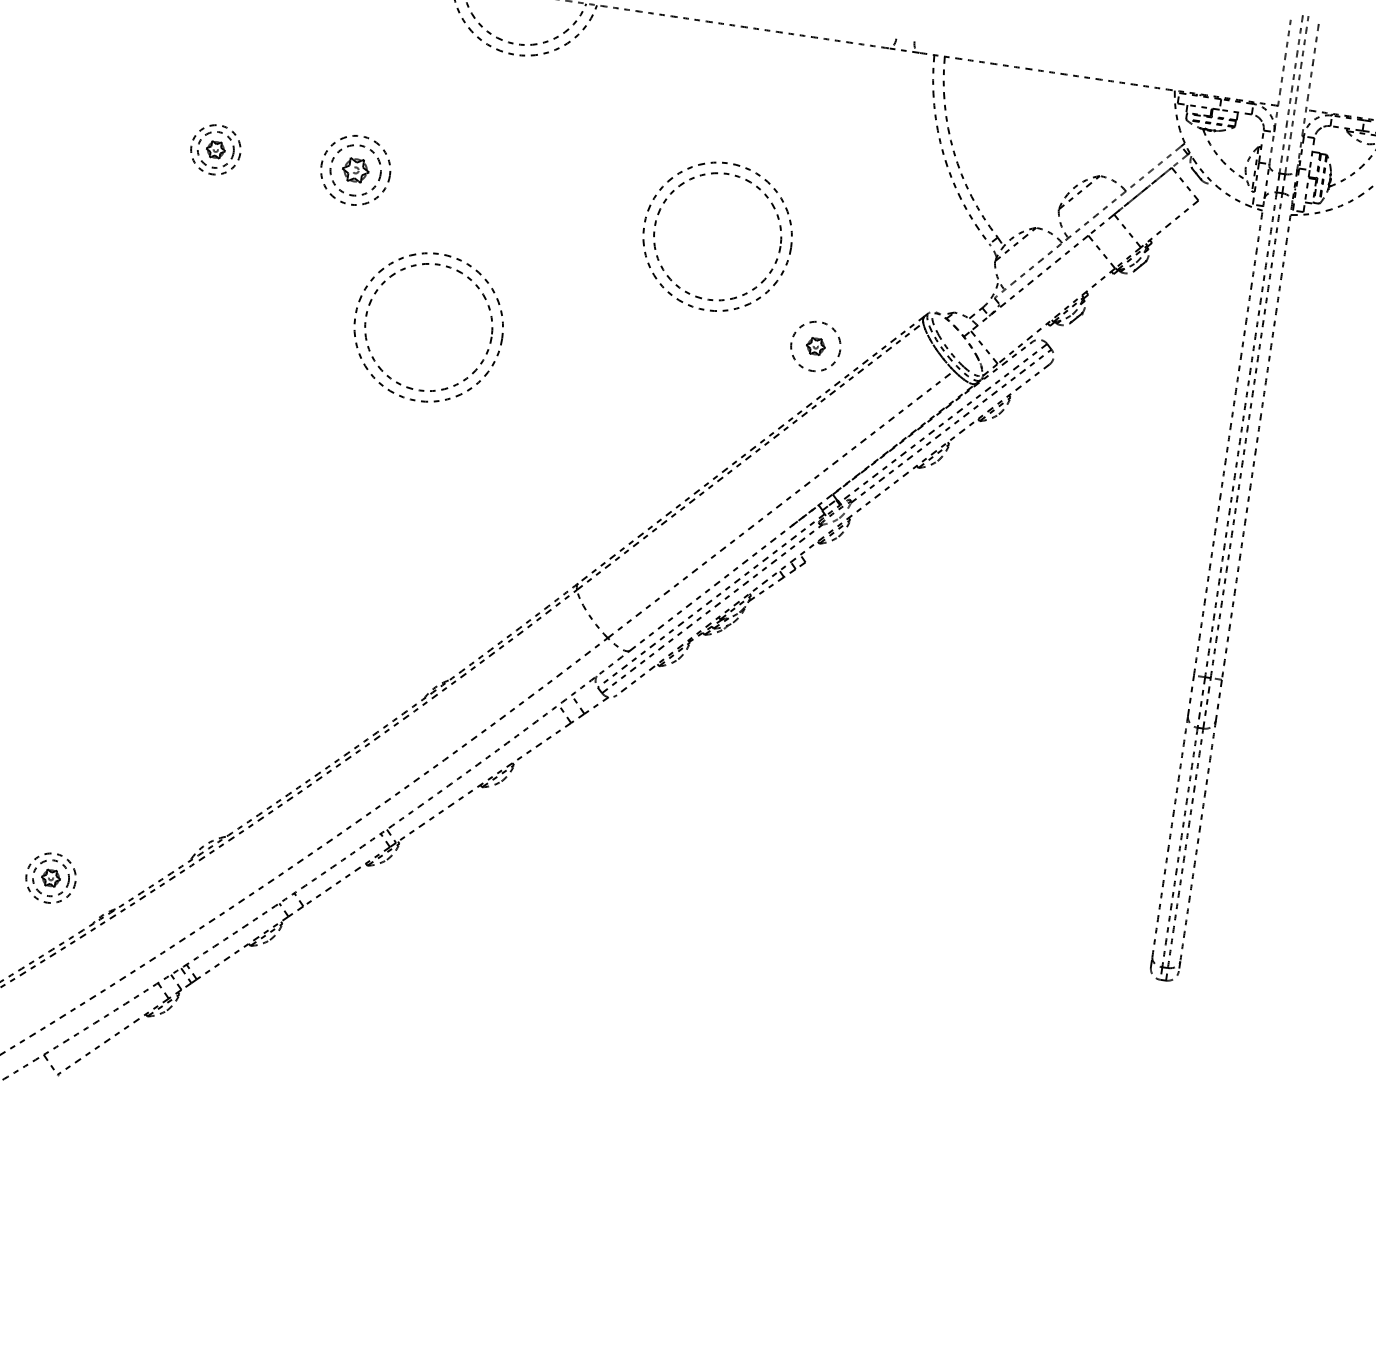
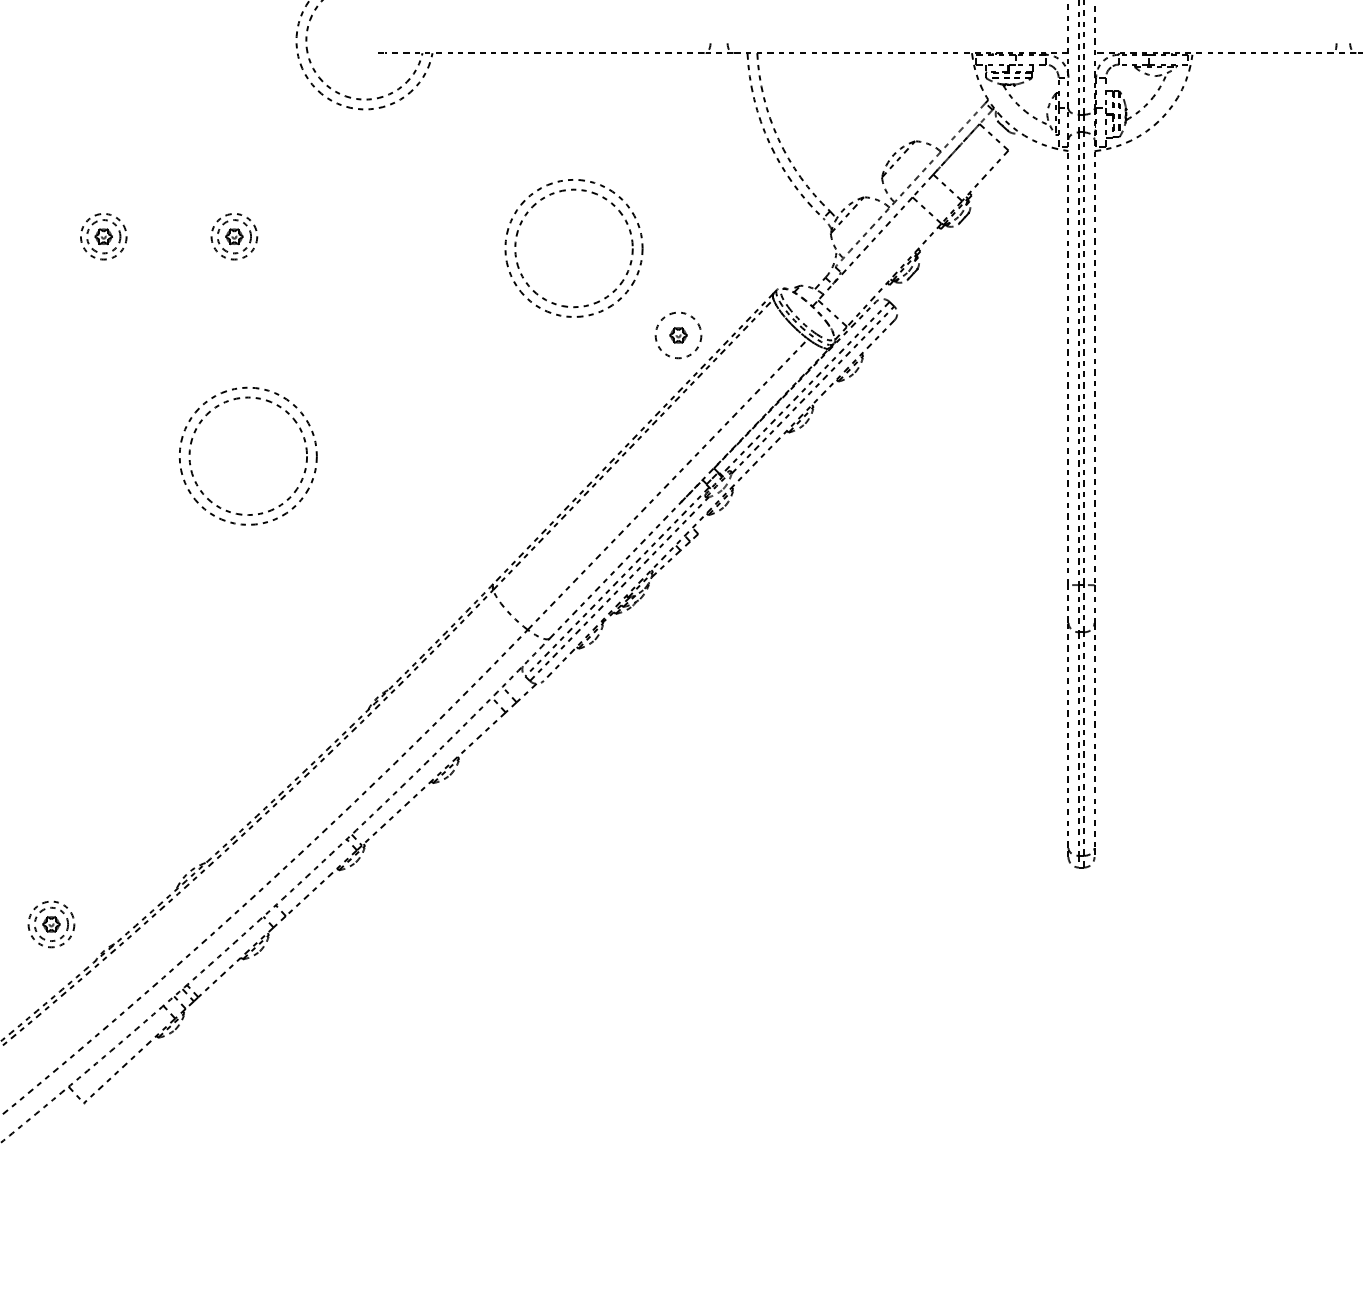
part: (355, 170) -> (234, 236), size x0.71
part: (458, 273) -> (268, 402), moved

